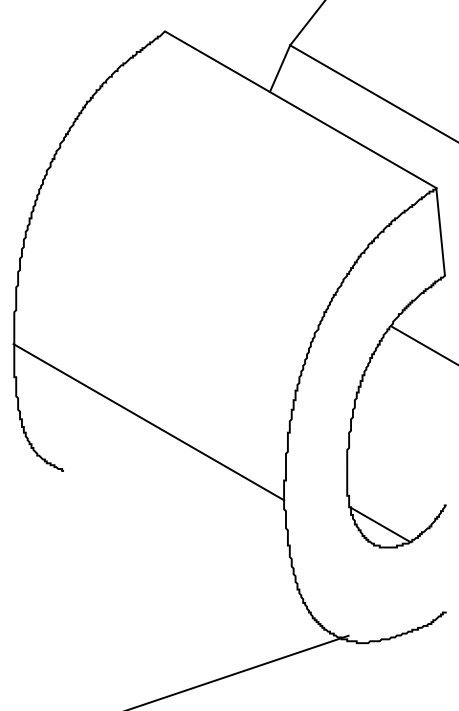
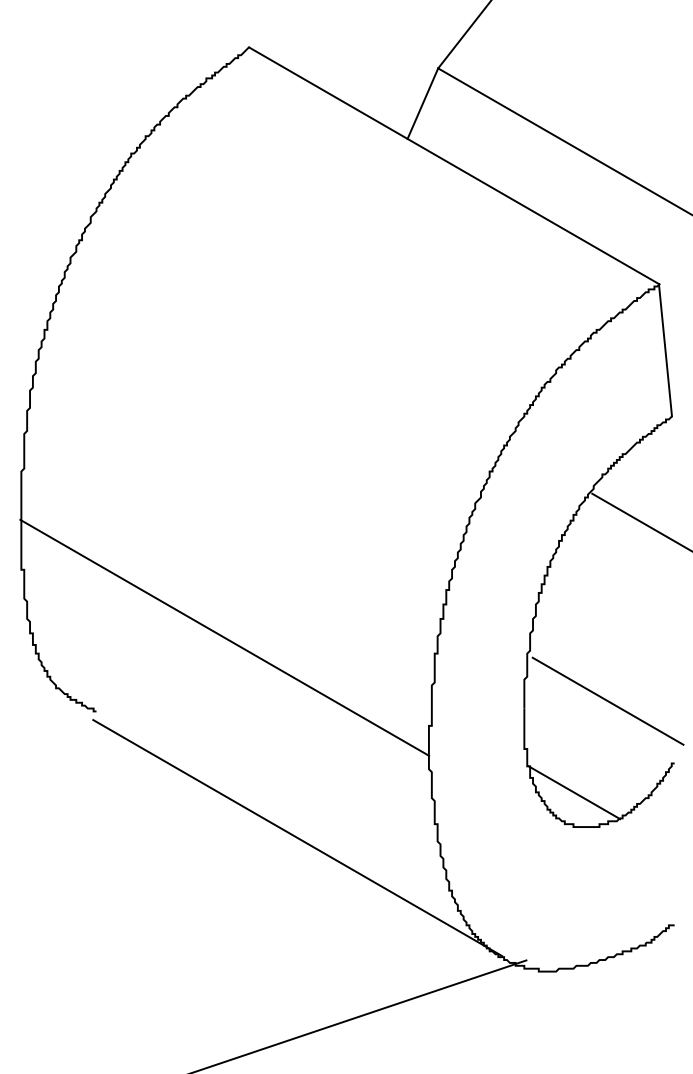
line: (402, 464) -> (607, 701), added
line: (196, 554) -> (296, 837), added

